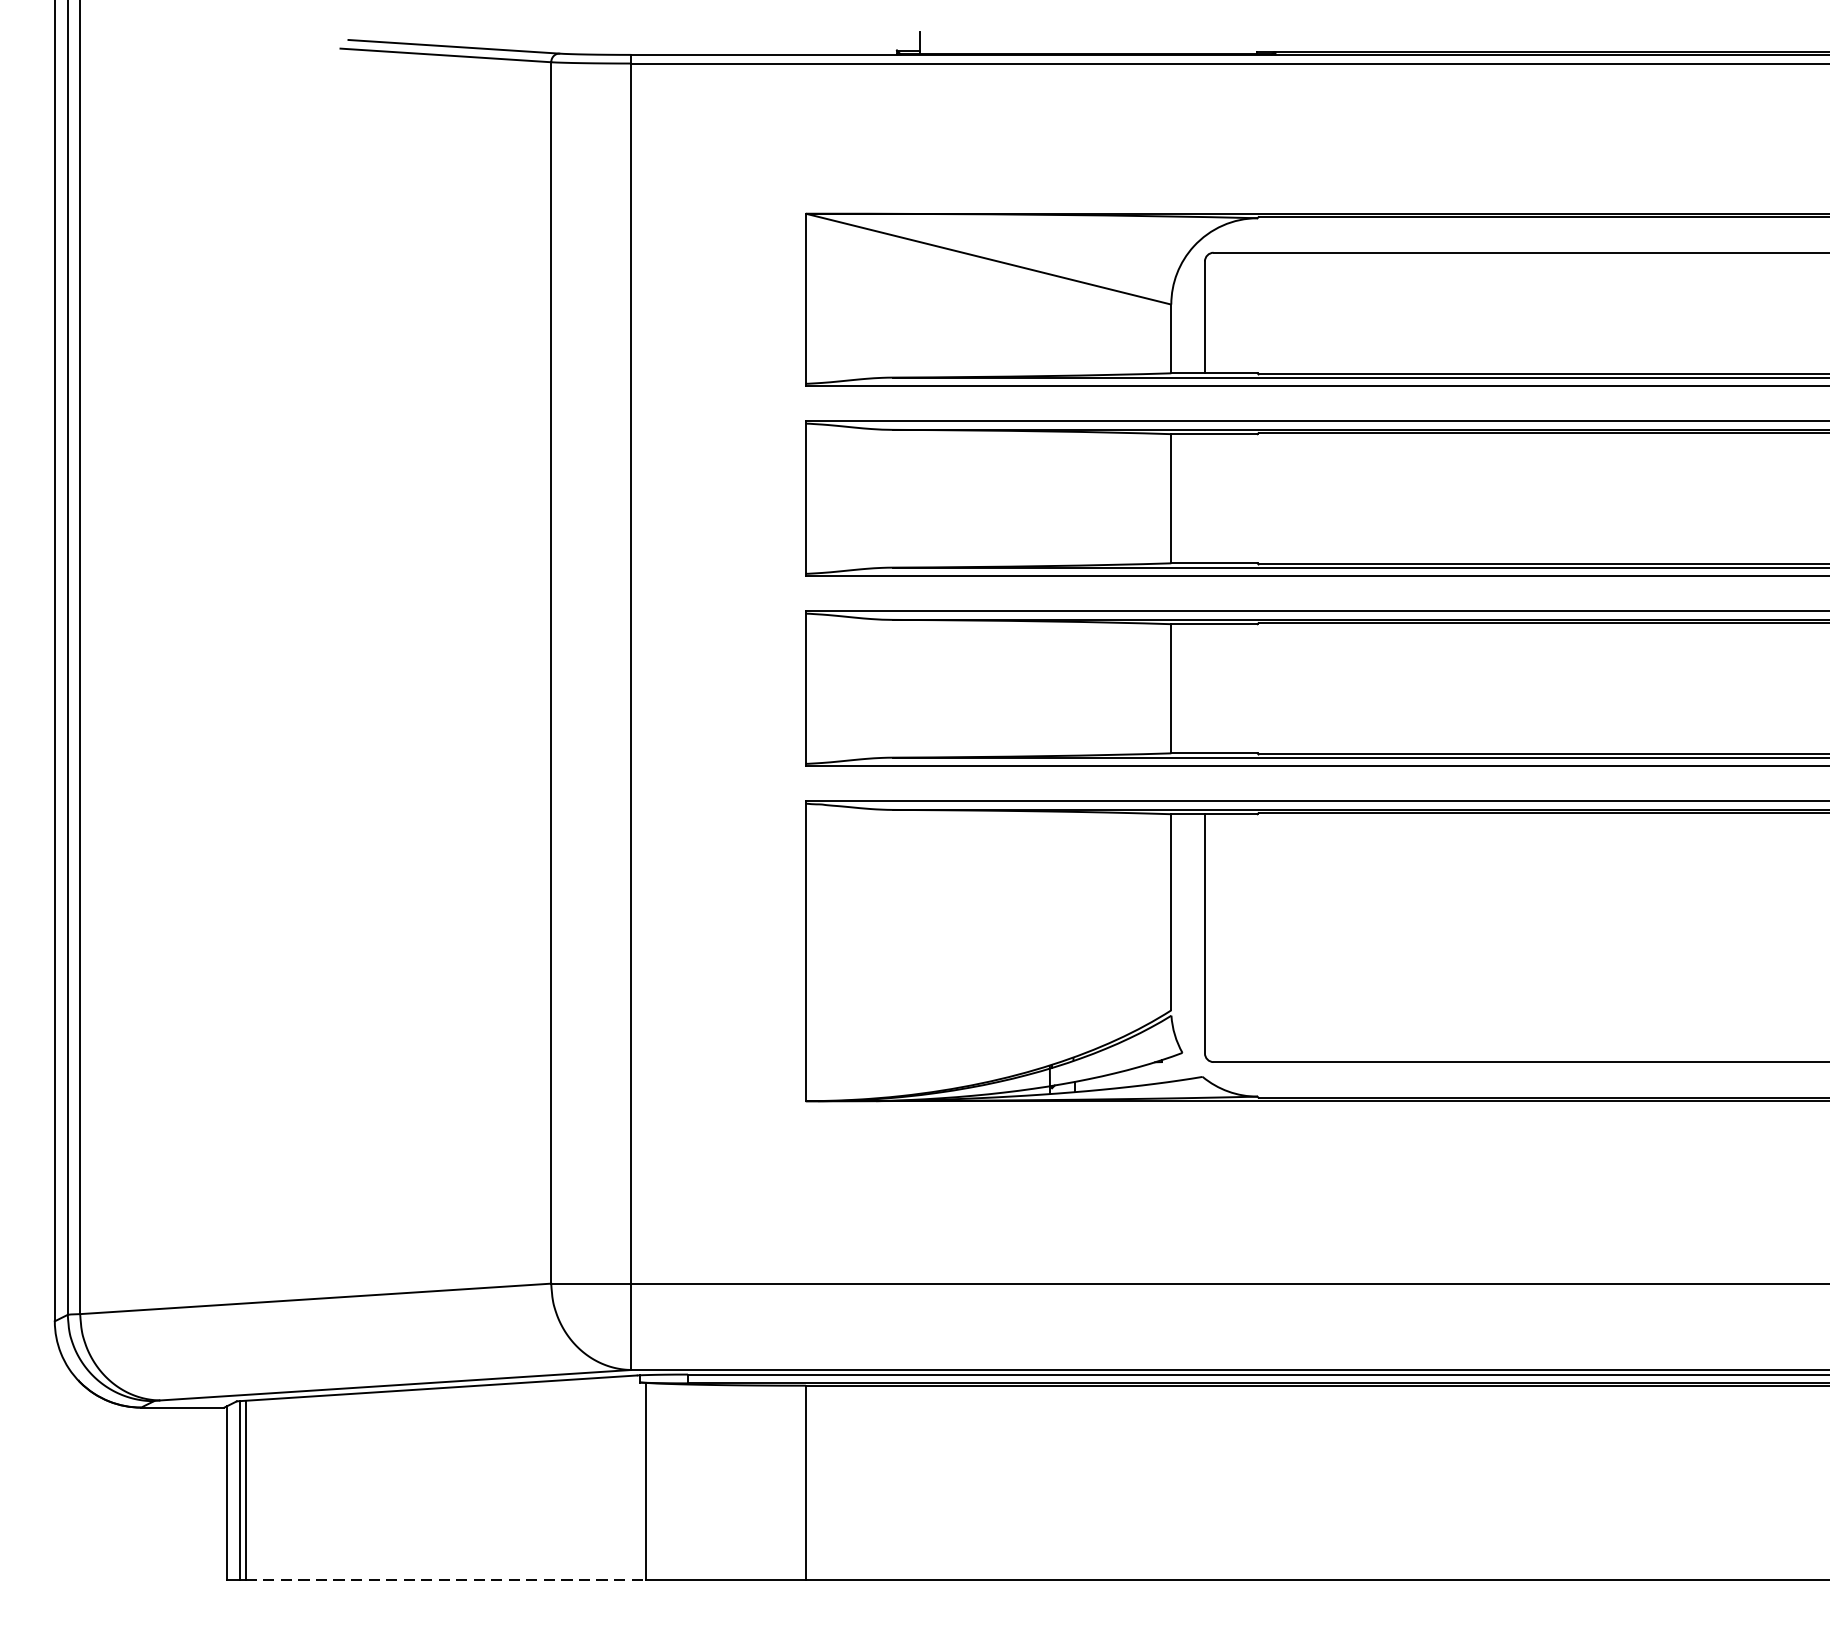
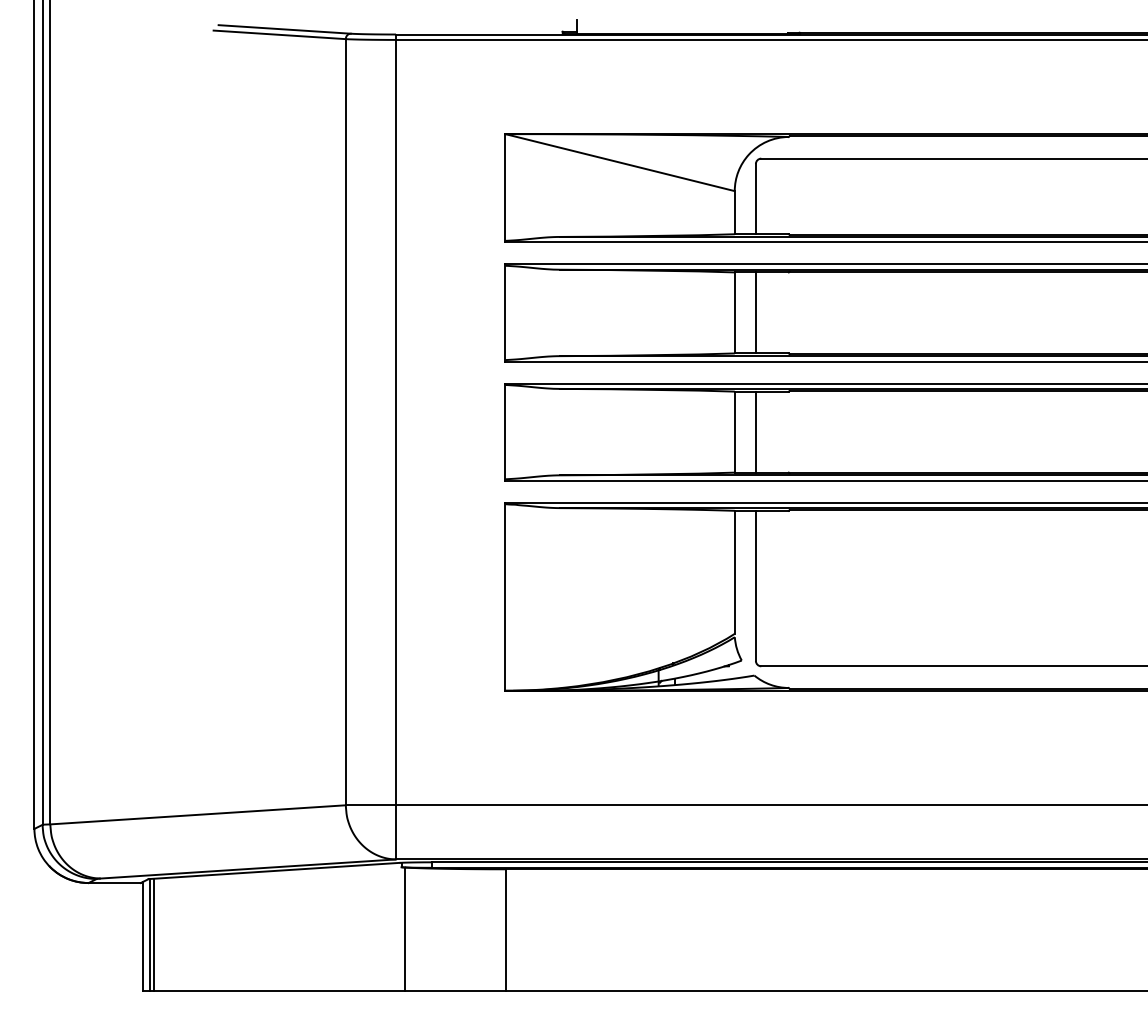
line: (1204, 498) -> (755, 312), added
line: (1204, 687) -> (755, 431), added
line: (447, 1580) -> (280, 991), dashed -> solid

